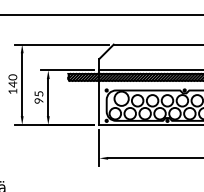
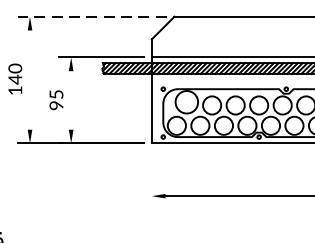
line: (61, 44) -> (91, 16), solid -> dashed
line: (22, 84) -> (30, 79), removed
line: (48, 97) -> (71, 100), removed
line: (99, 147) -> (151, 179), removed

